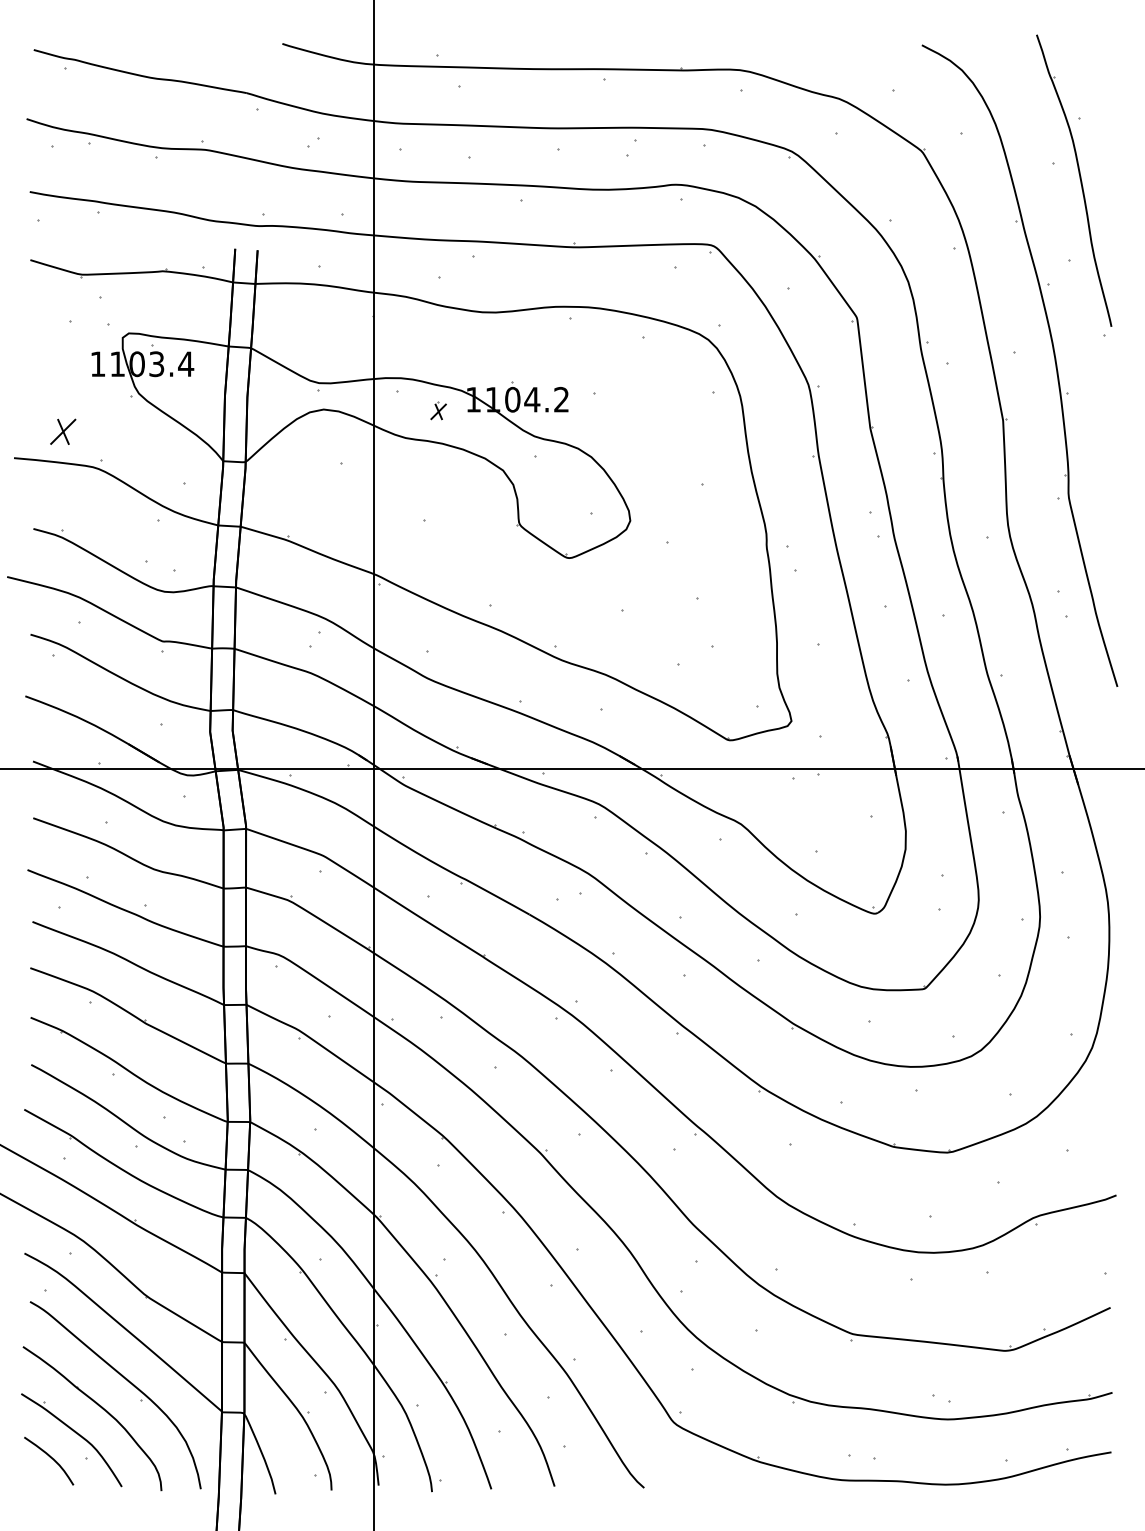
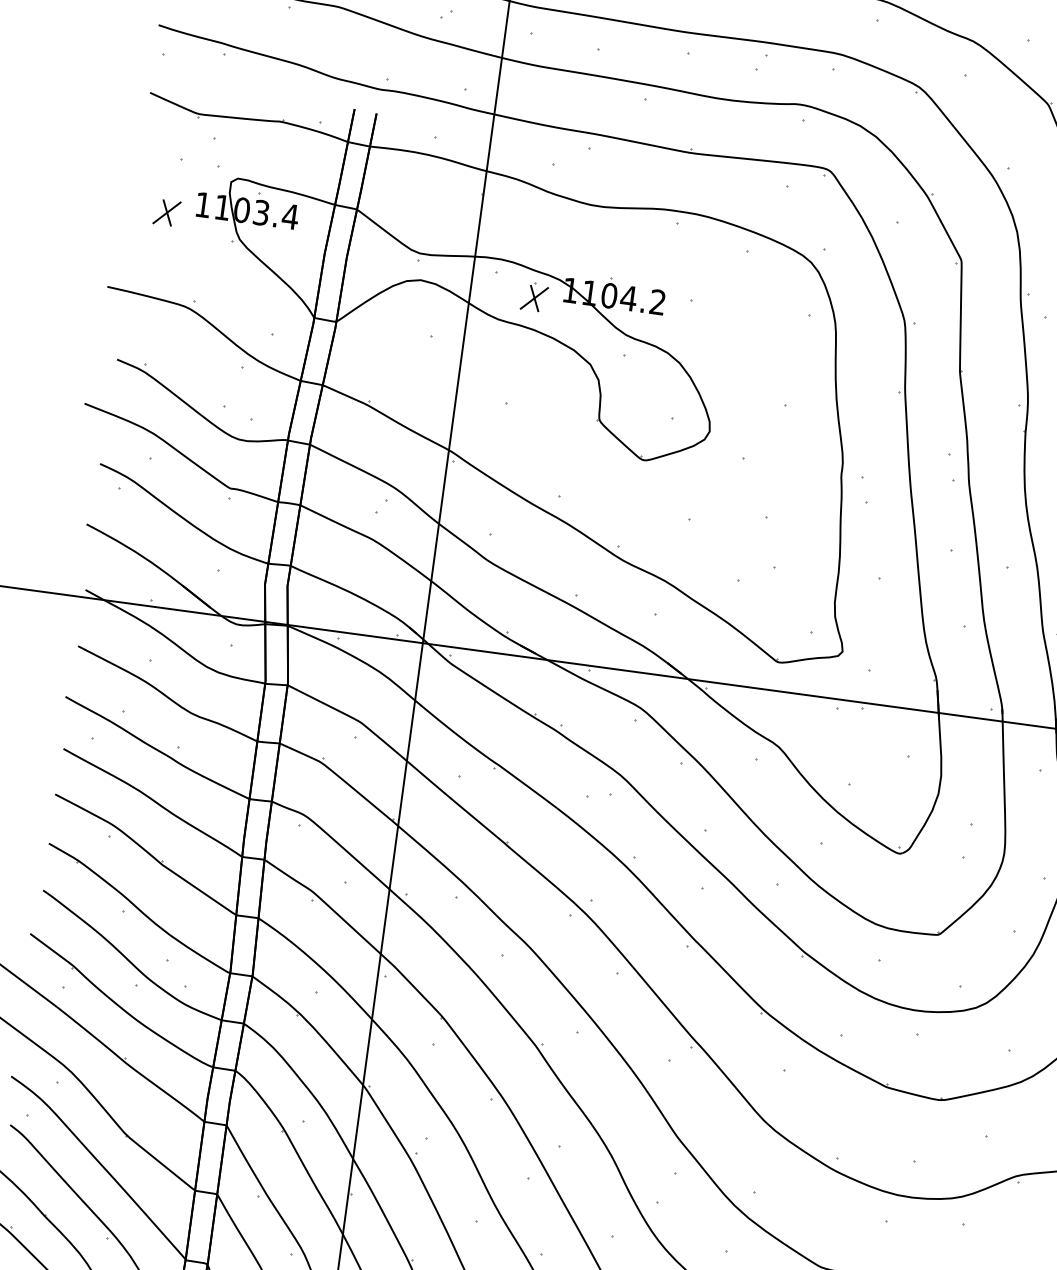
part: (438, 410) -> (534, 296), size x1.67
part: (63, 431) -> (167, 212), moved

